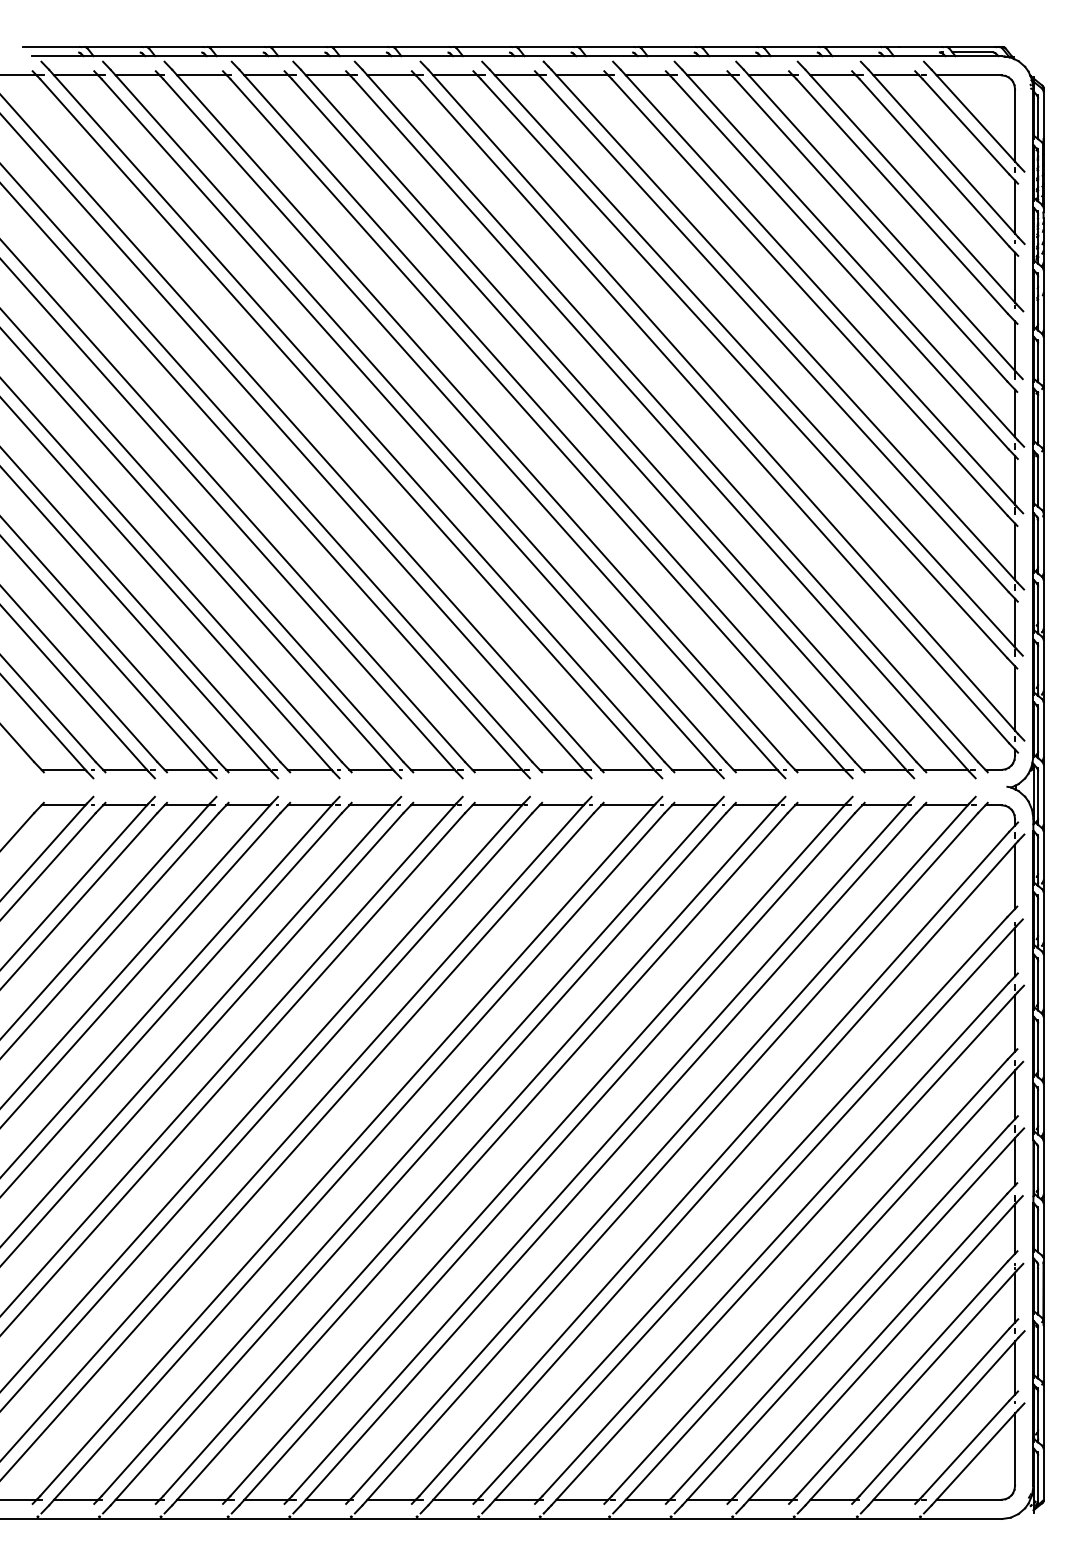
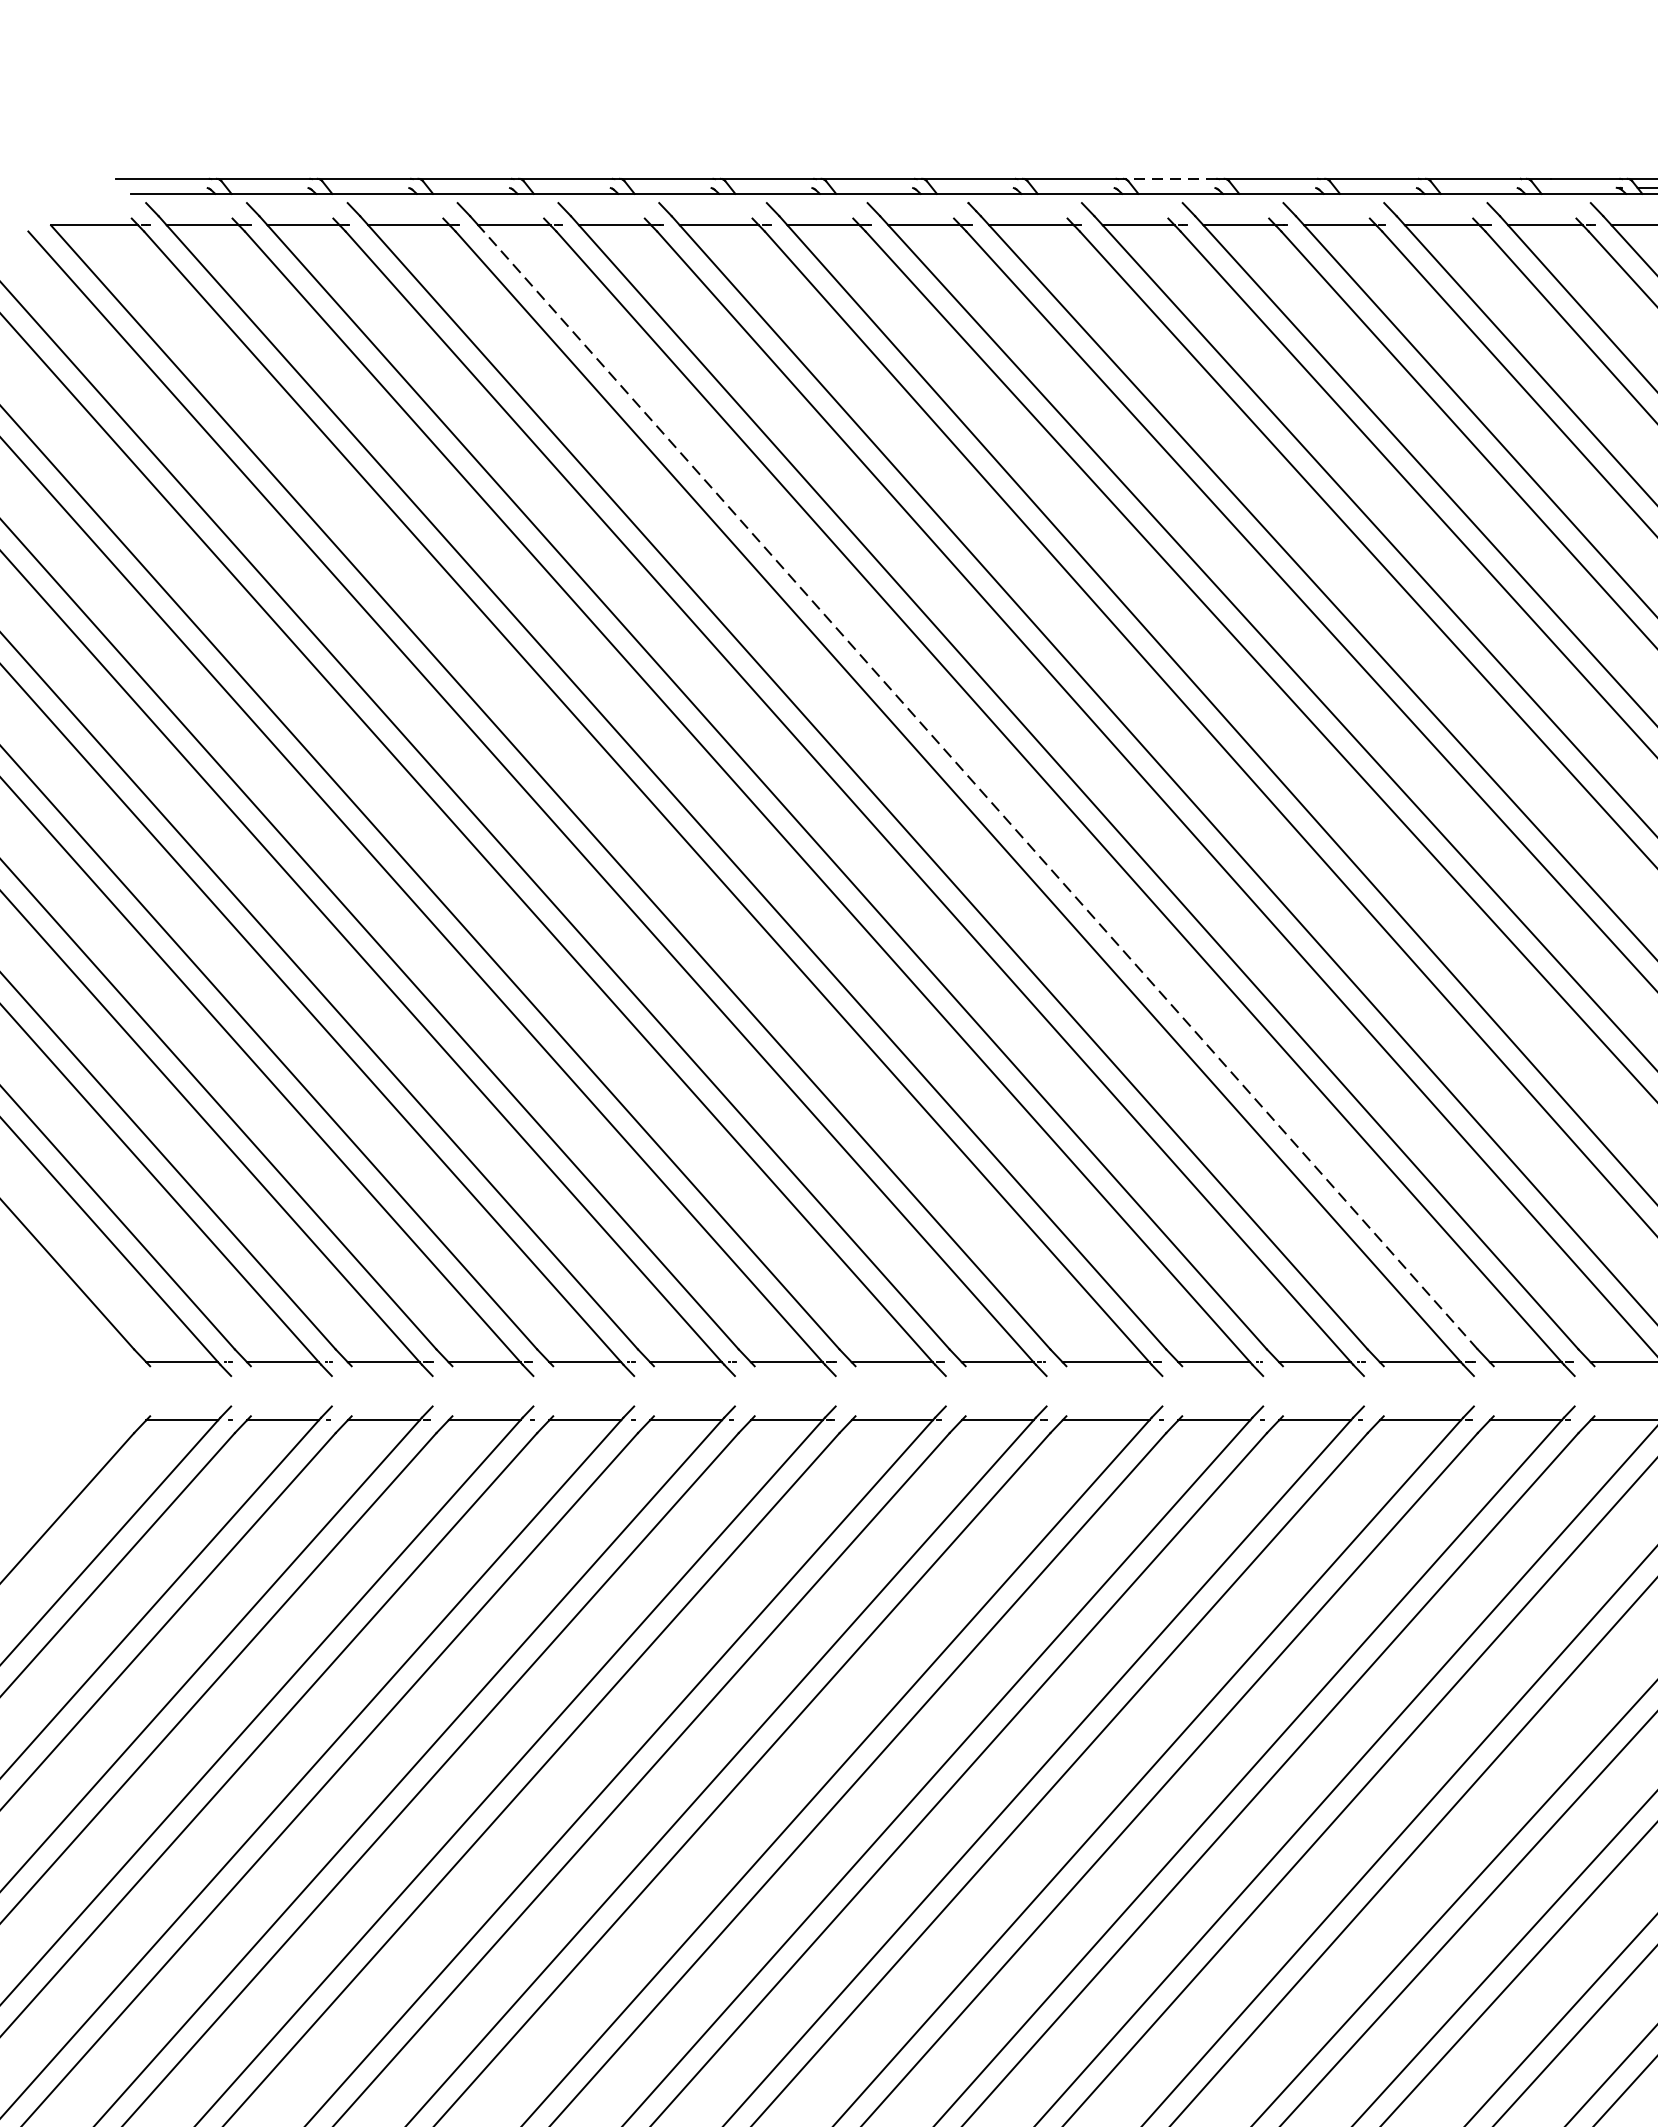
line: (667, 46) -> (1170, 178), solid -> dashed
line: (549, 418) -> (977, 787), solid -> dashed

